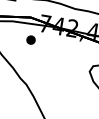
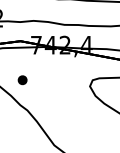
part: (30, 40) -> (22, 80), moved

